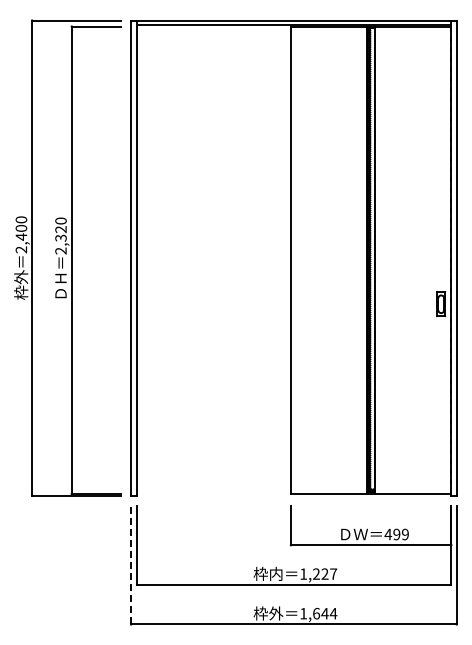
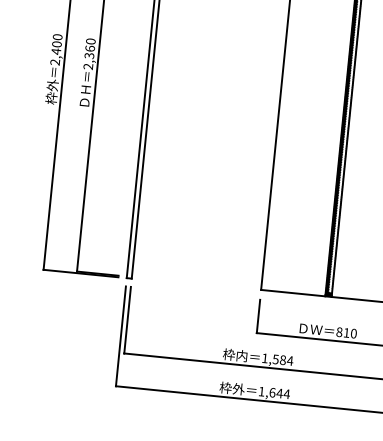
text: (60, 229) -> (89, 48), 2,320 -> 2,360
text: (396, 534) -> (346, 332), 499 -> 810
line: (131, 564) -> (121, 335), dashed -> solid
text: (324, 573) -> (282, 359), 1,227 -> 1,584

